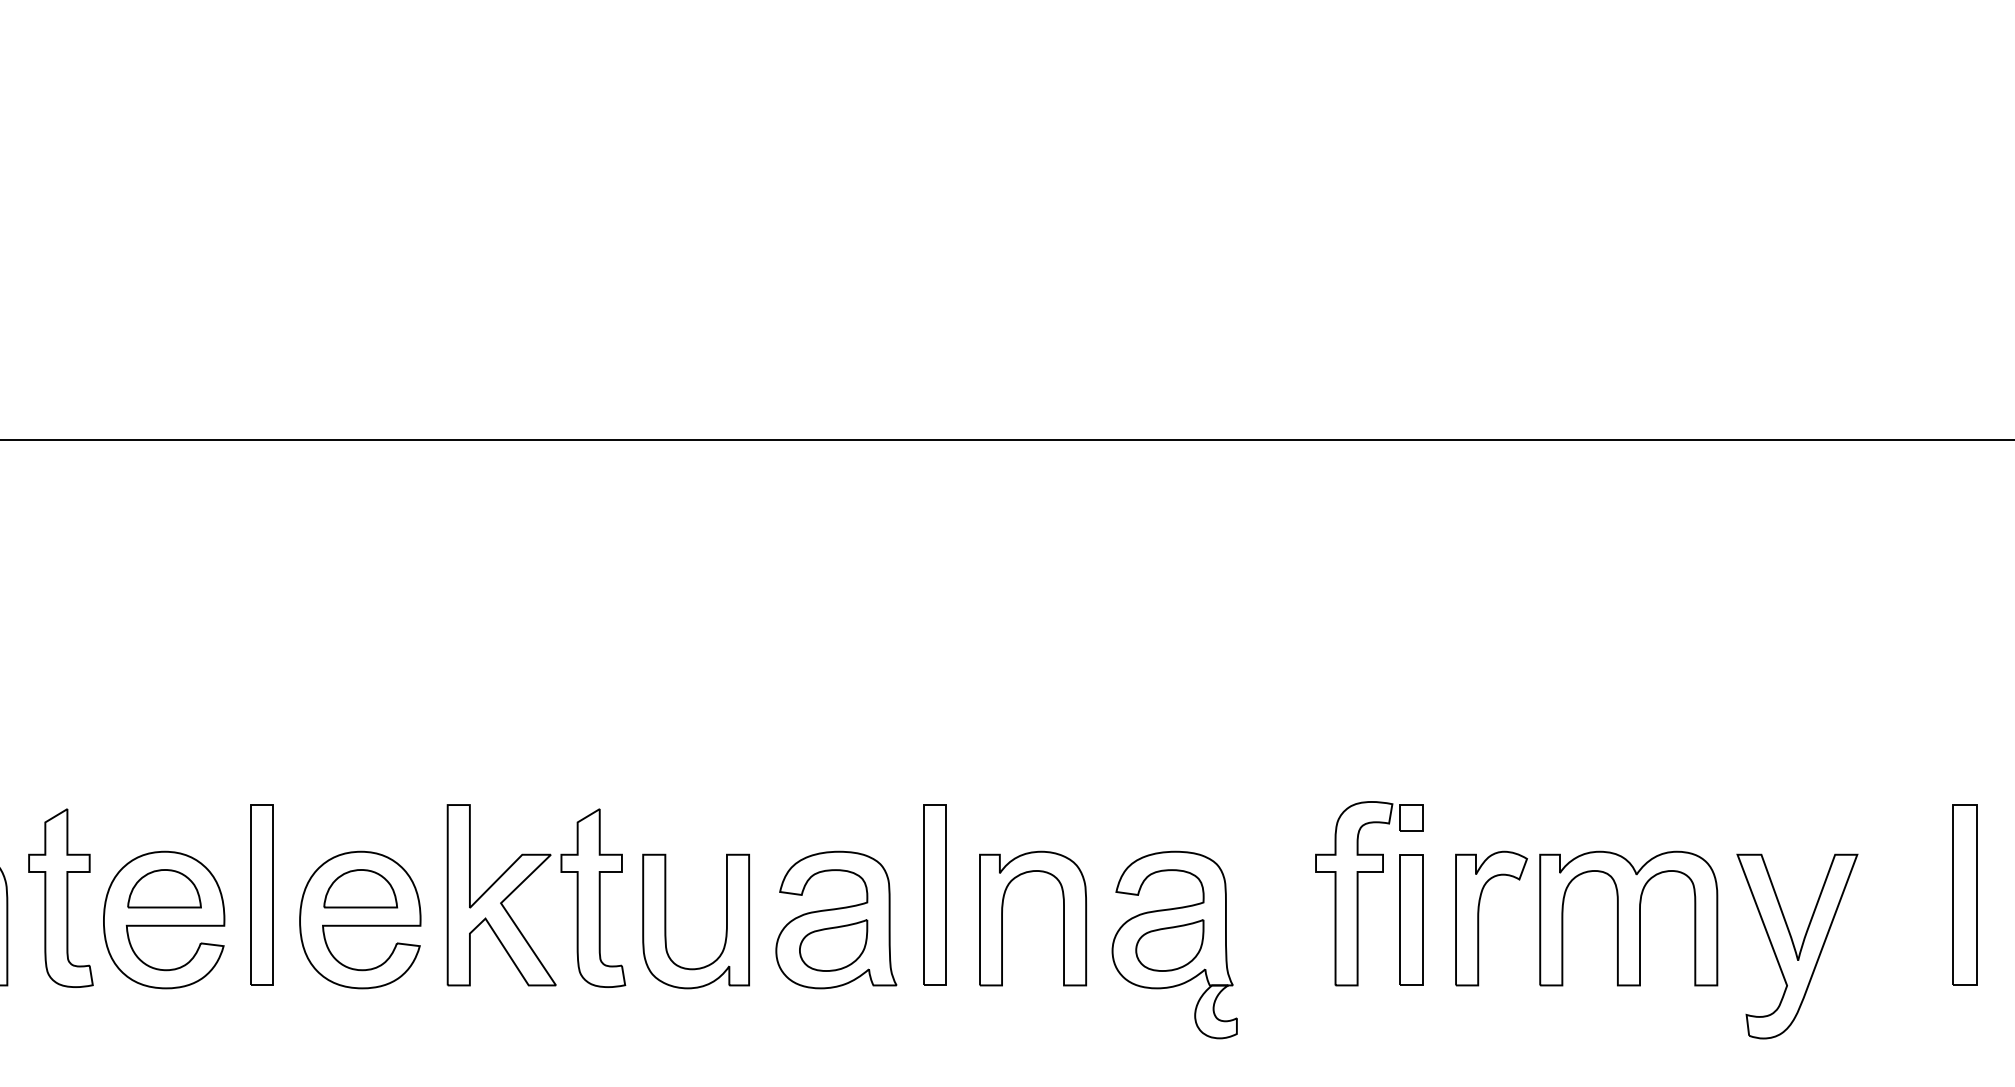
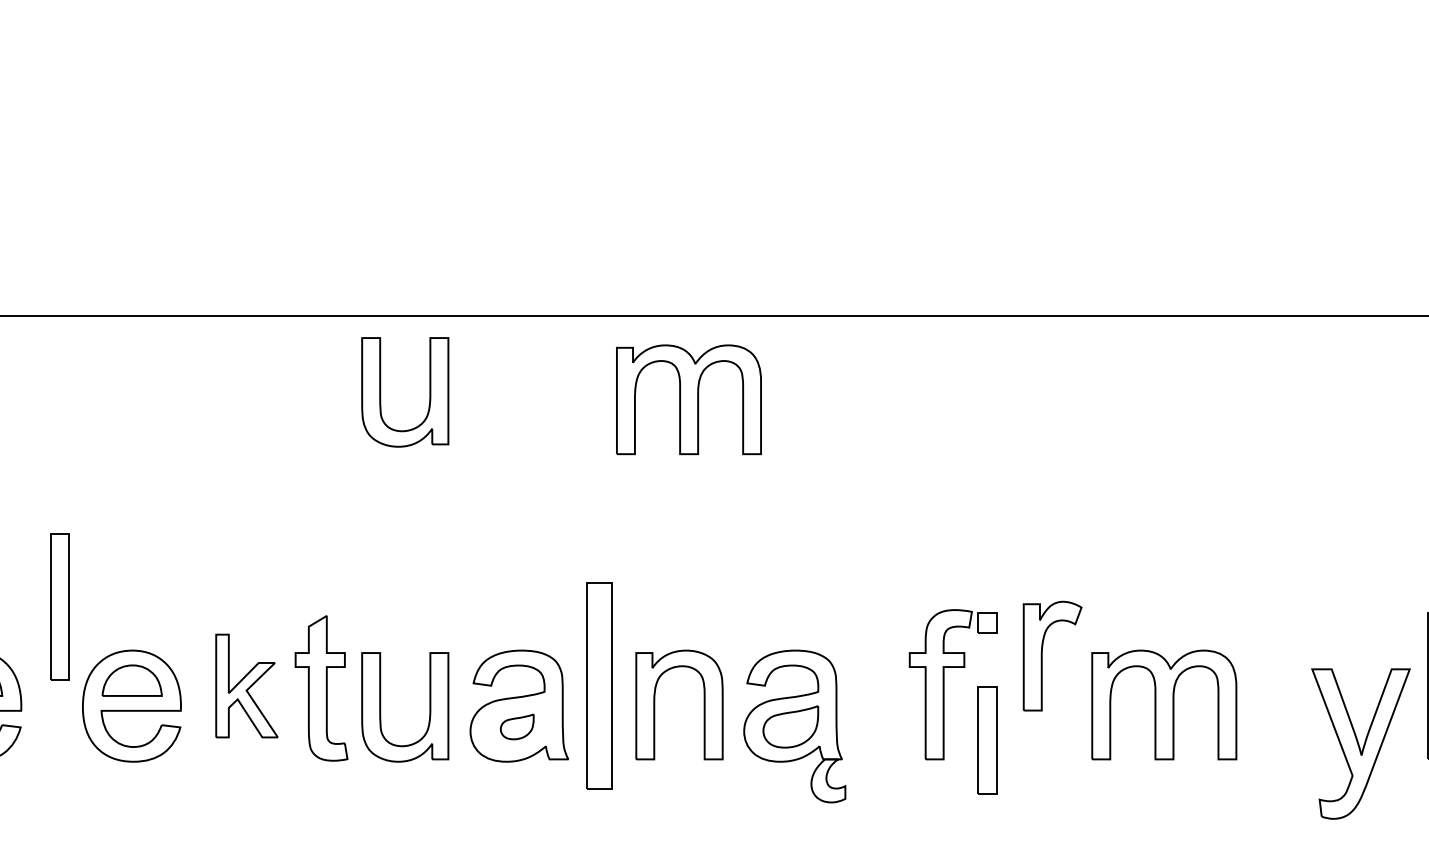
part: (666, 534) -> (381, 392), added
part: (1044, 543) -> (688, 399), added
part: (261, 894) -> (59, 606), moved
part: (934, 894) -> (599, 685), size x1.4
part: (501, 895) -> (246, 686), size x0.7
part: (1479, 918) -> (1042, 656), moved
part: (1411, 919) -> (987, 739), moved
part: (833, 945) -> (517, 726), size x0.6
part: (1797, 946) -> (1361, 743), moved

